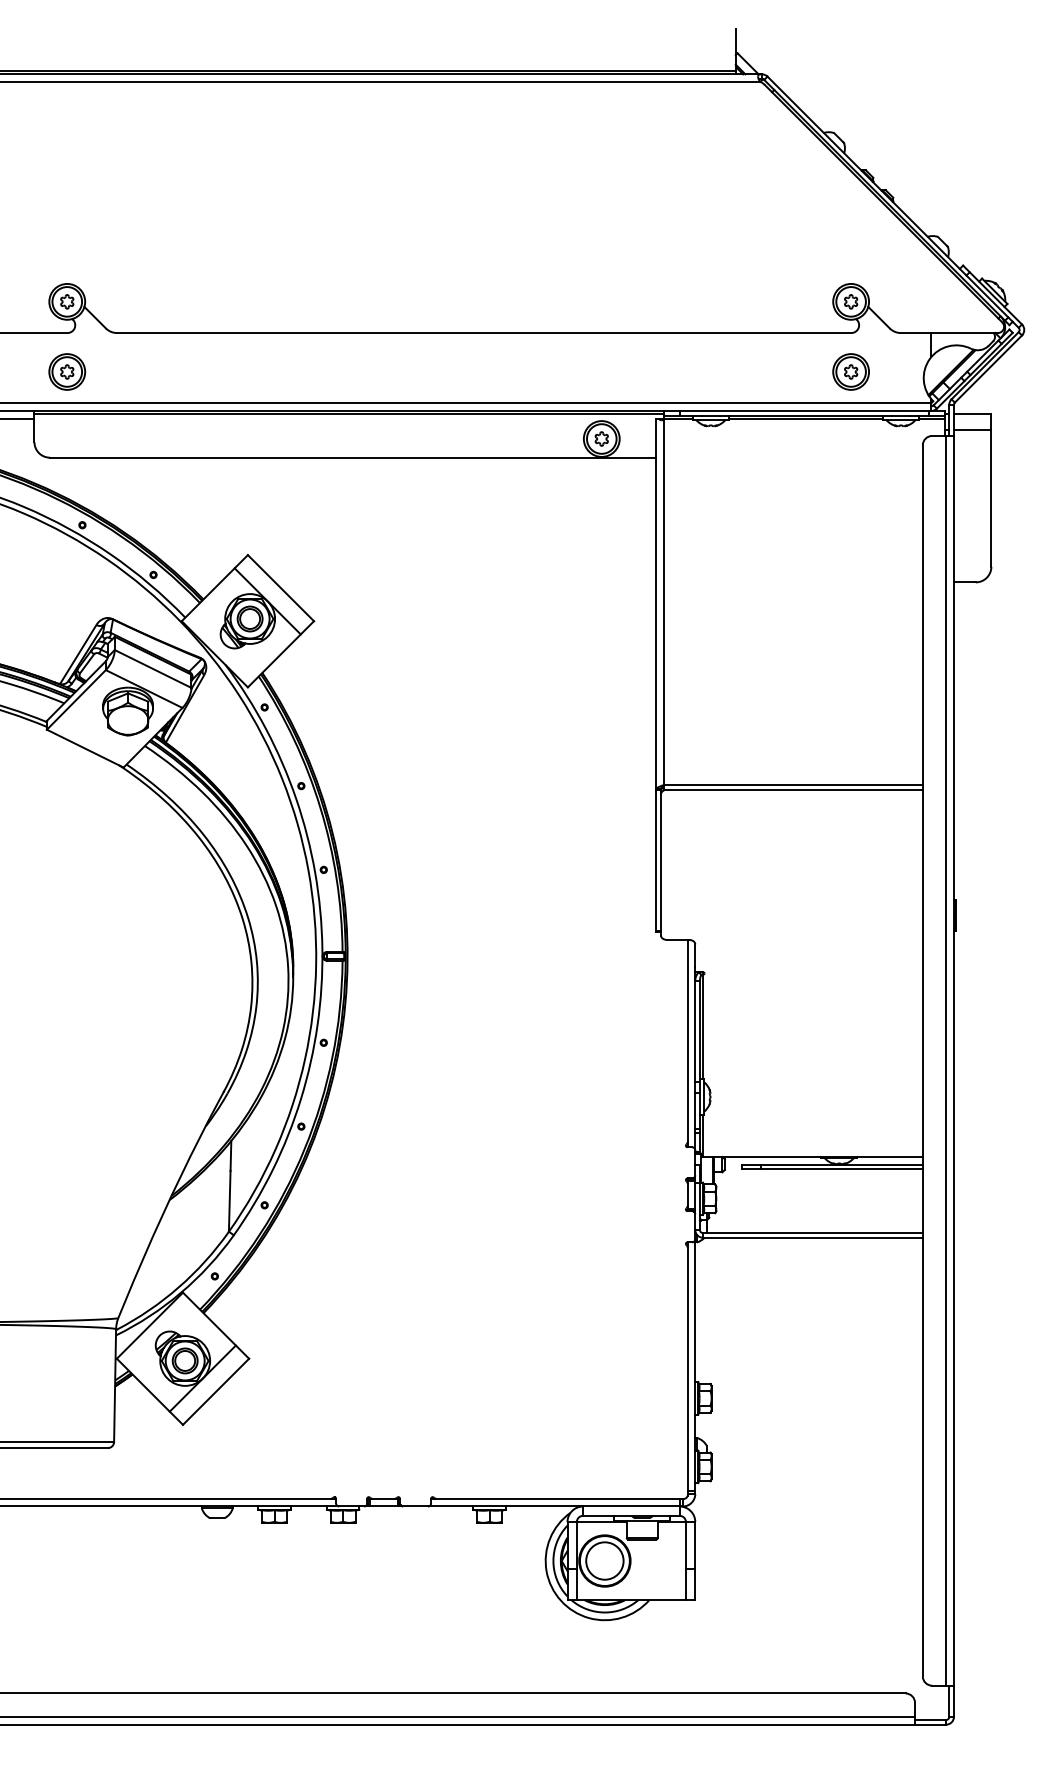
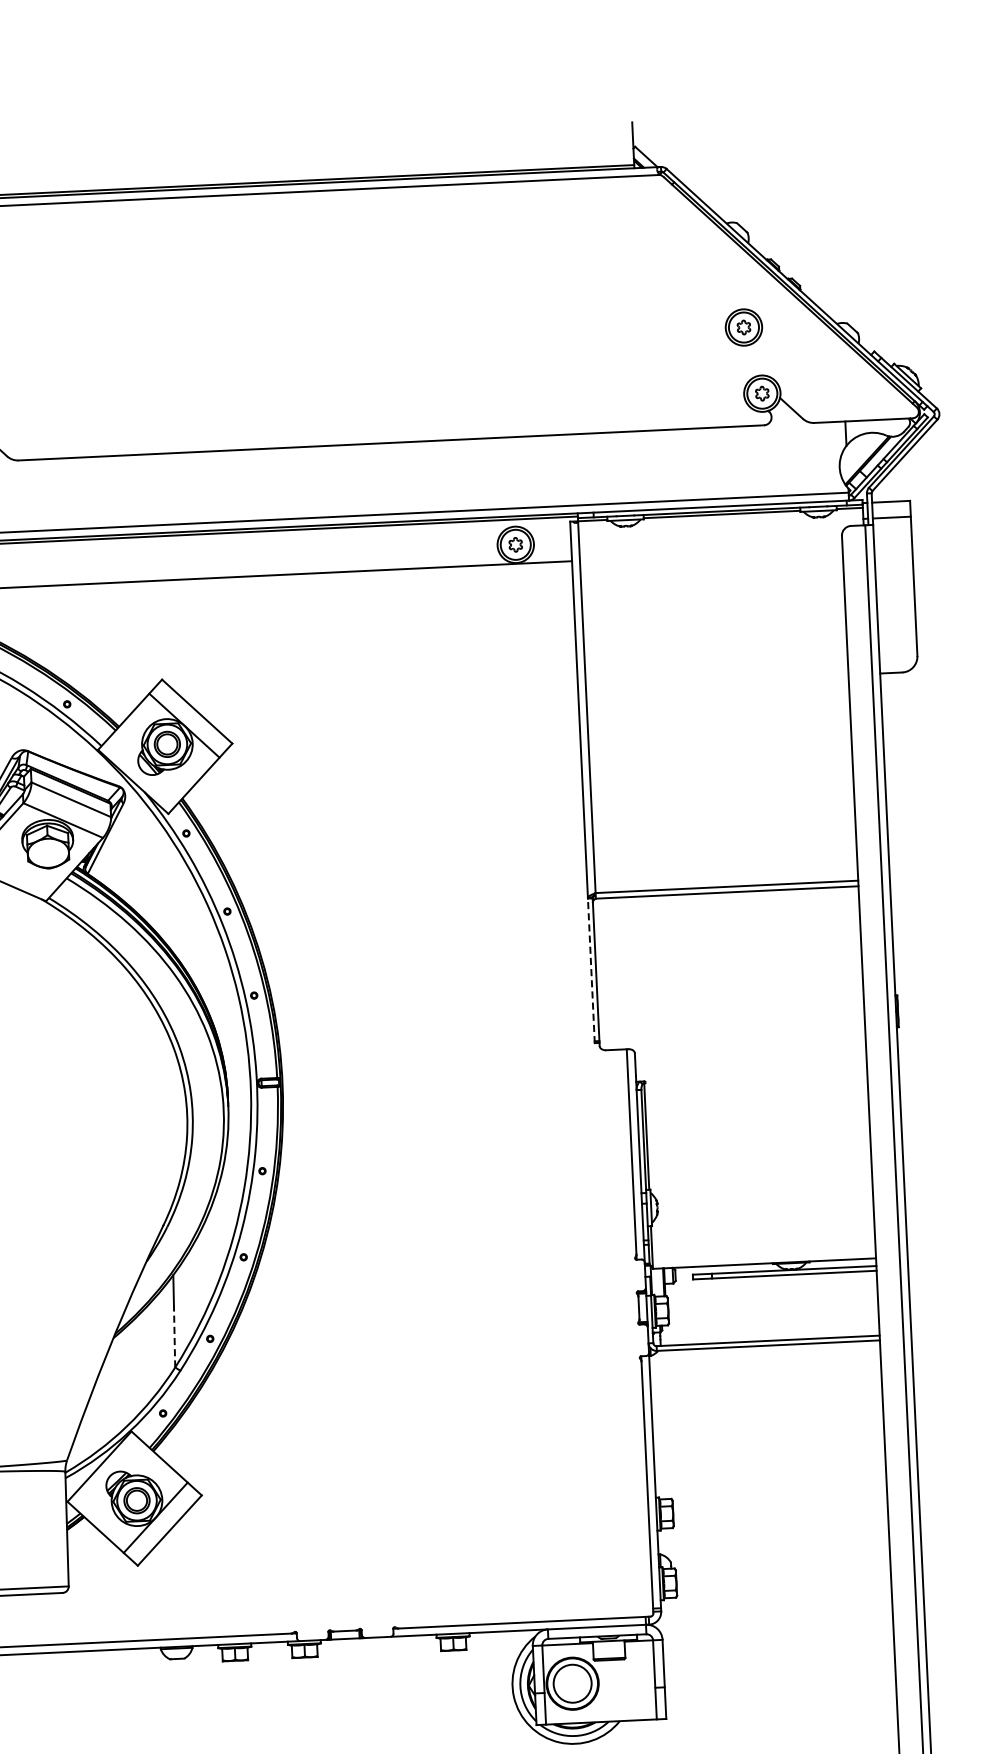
part: (850, 371) -> (743, 327), moved
line: (656, 860) -> (591, 970), solid -> dashed
line: (229, 1200) -> (174, 1335), solid -> dashed

